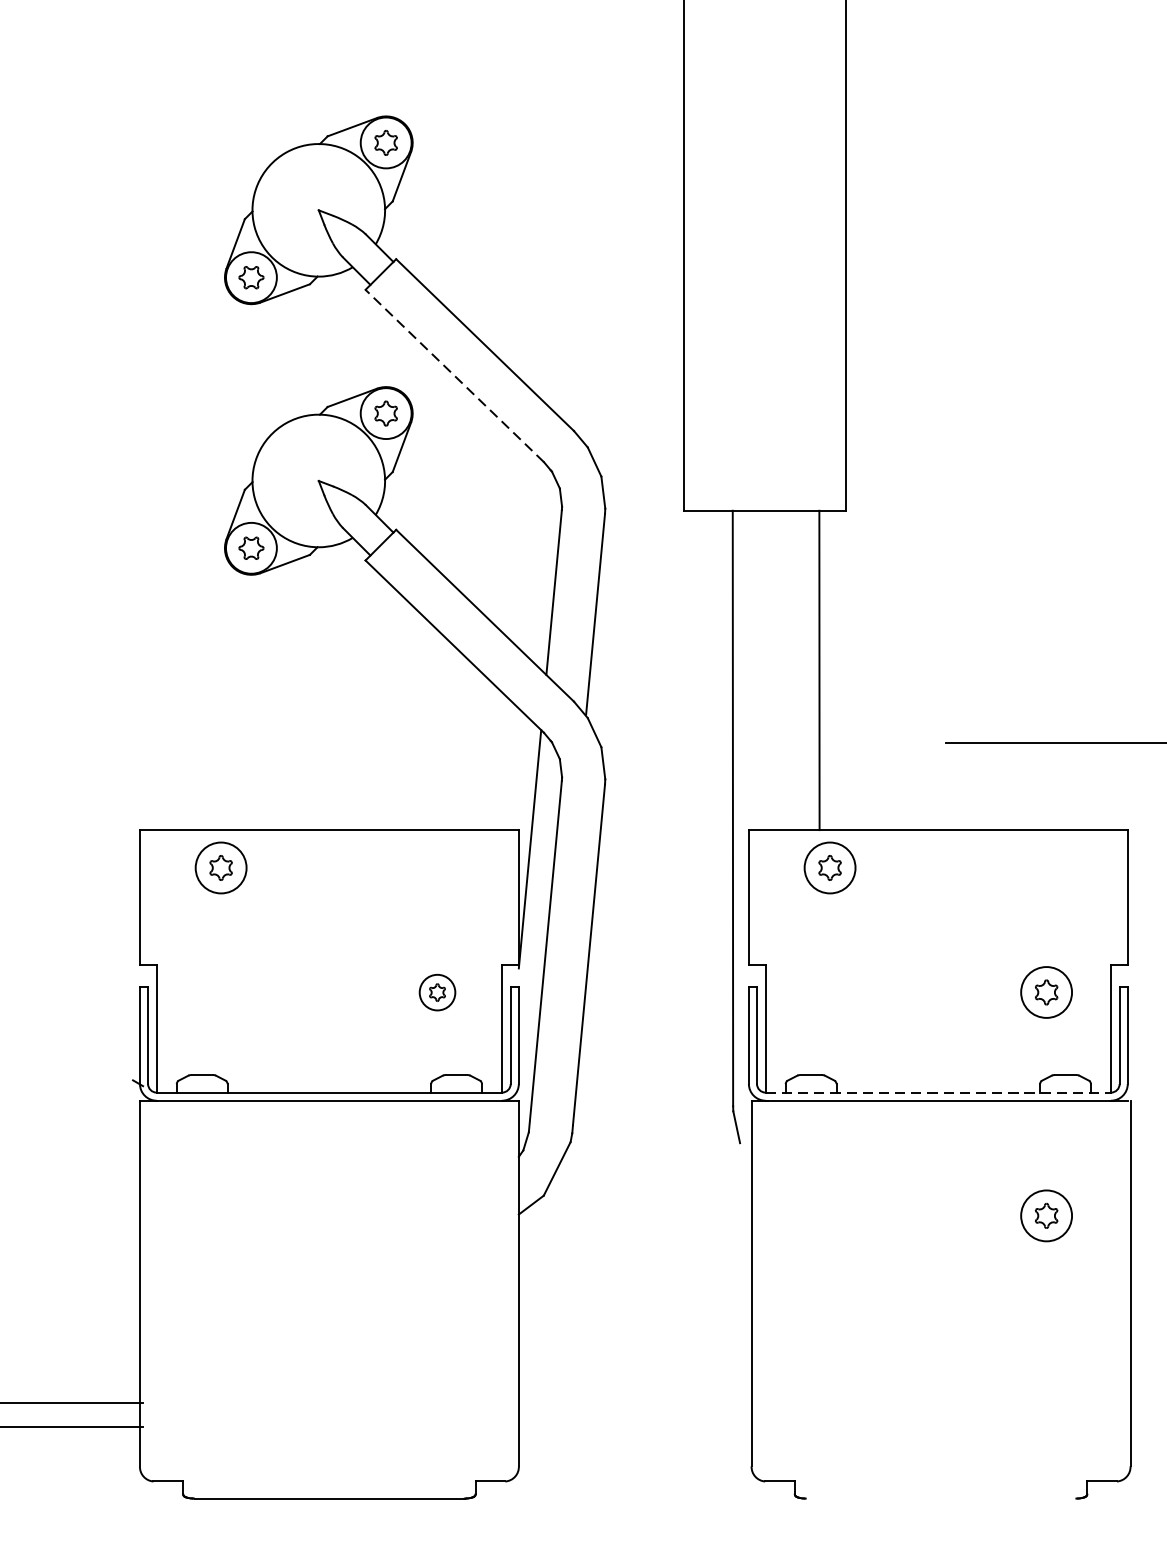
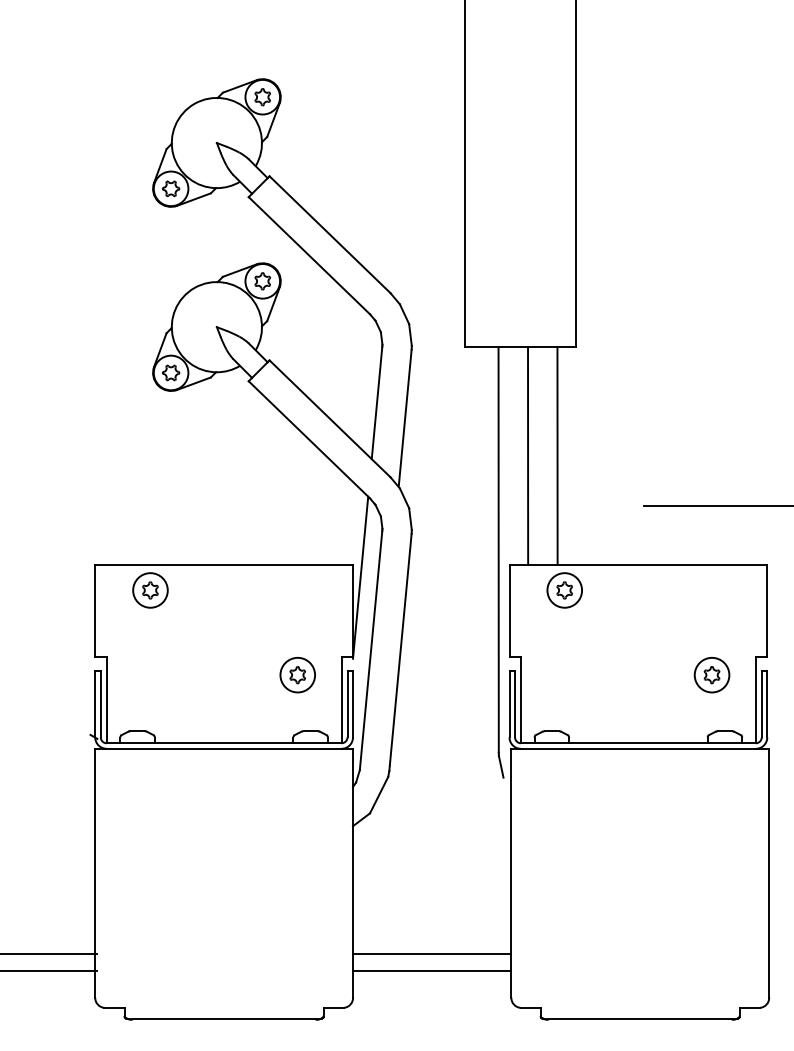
line: (454, 375) -> (309, 255), dashed -> solid
line: (776, 669) -> (528, 455), added
part: (437, 992) -> (297, 675), size x1.43
line: (938, 1092) -> (638, 743), dashed -> solid
part: (1045, 1216) -> (711, 827), removed
line: (635, 1403) -> (432, 954), added
line: (635, 1426) -> (432, 970), added
line: (941, 1498) -> (640, 1019), added

